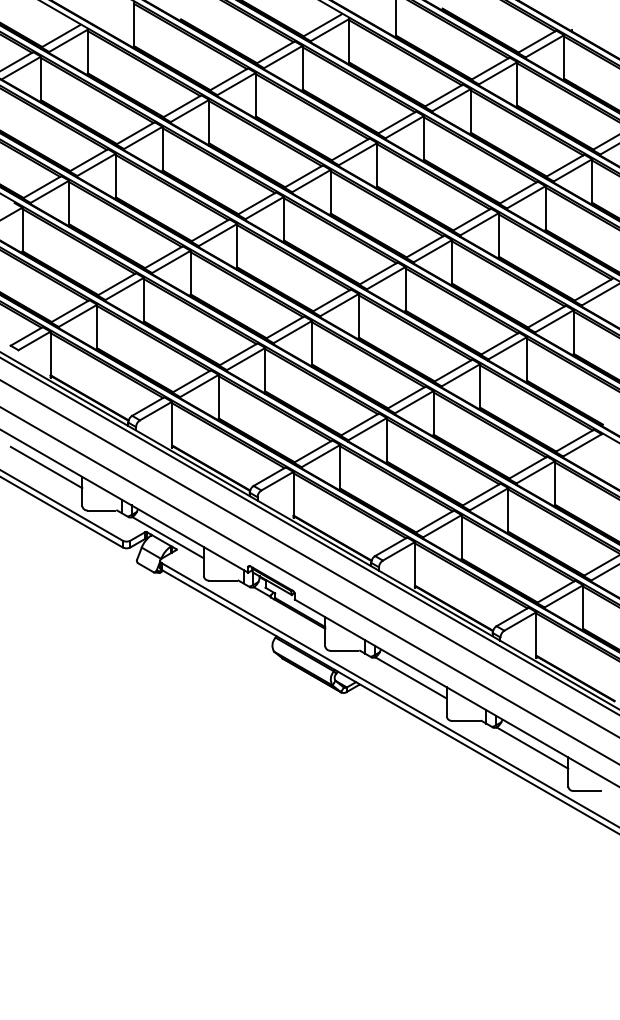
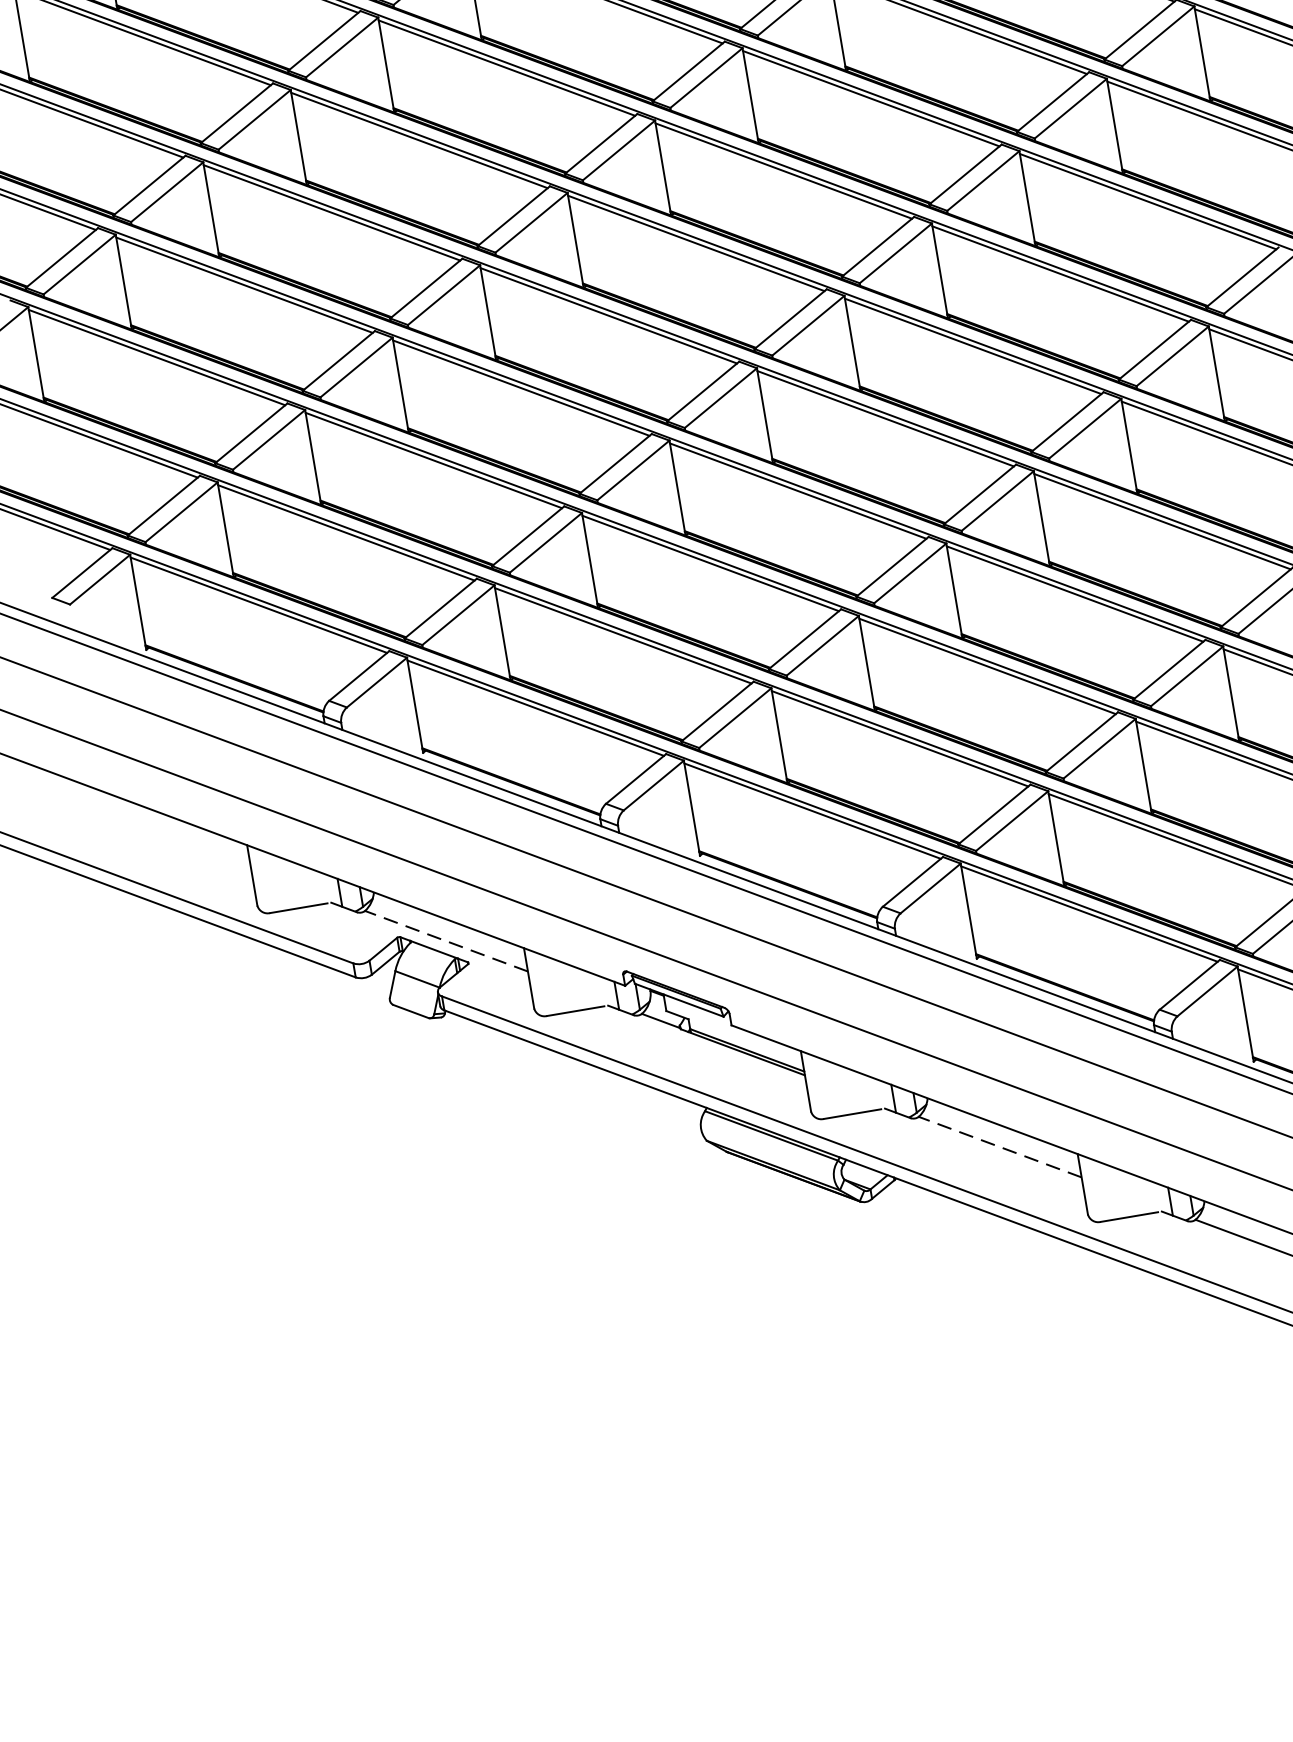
line: (46, 467) -> (169, 838), removed
line: (167, 537) -> (445, 941), solid -> dashed
line: (410, 677) -> (998, 1146), solid -> dashed

